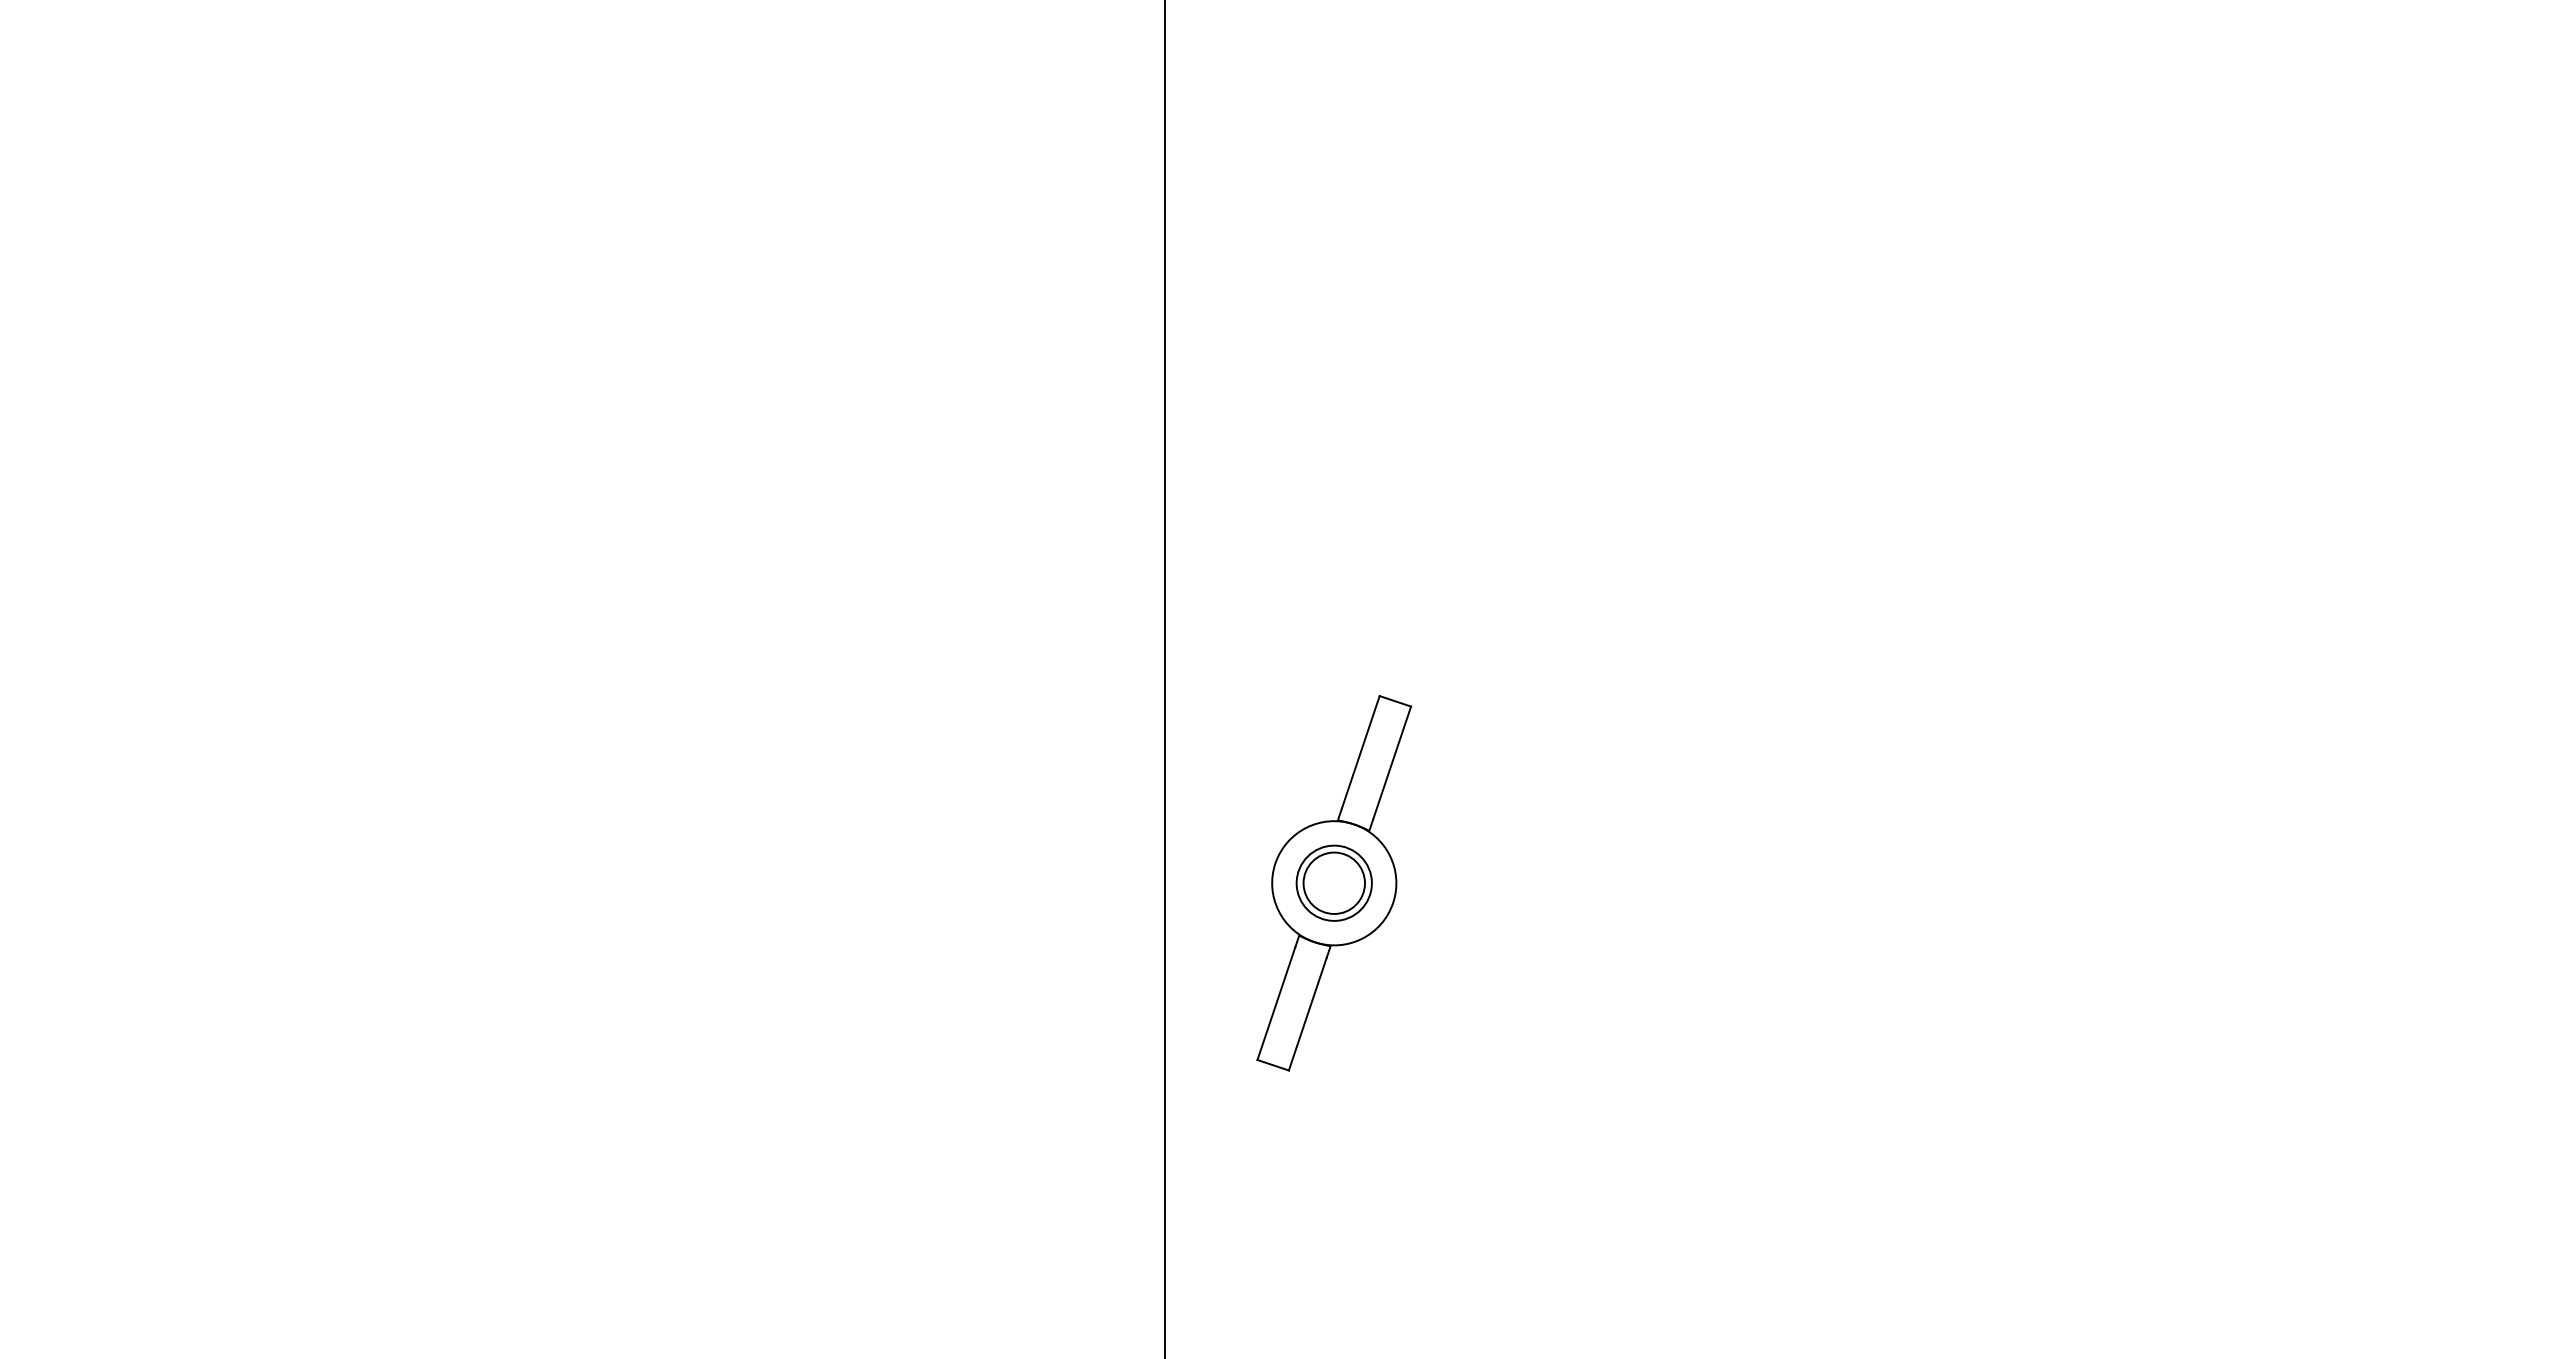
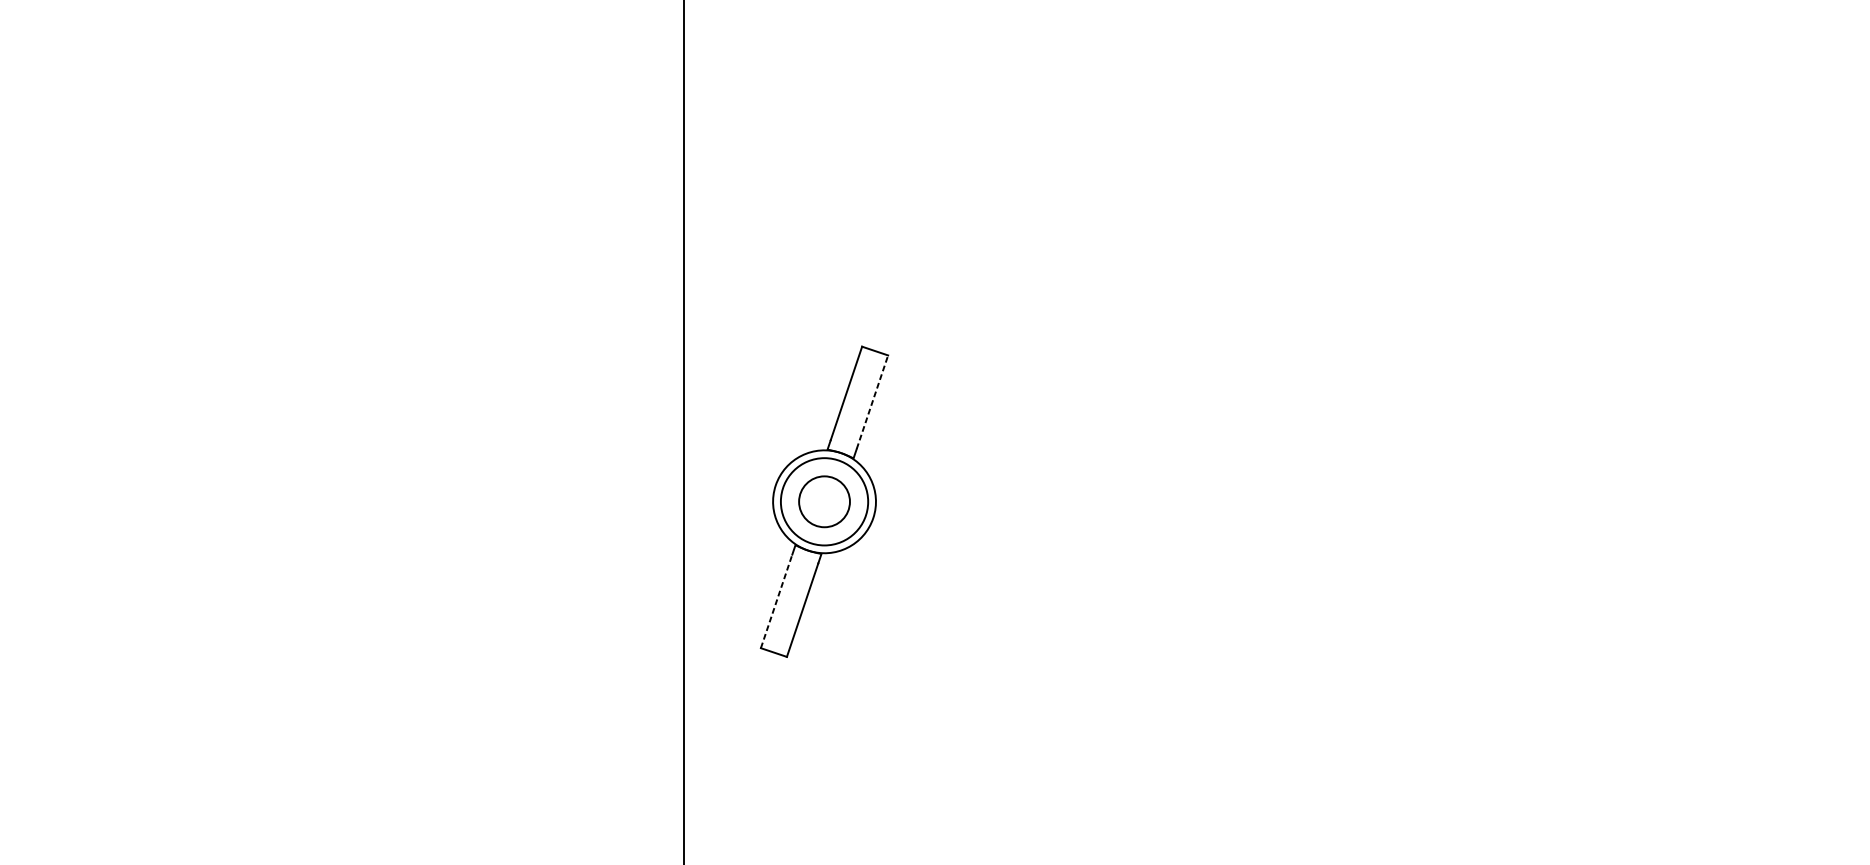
line: (1392, 763) -> (872, 402), solid -> dashed
circle: (1333, 882) -> (823, 501), size x1.4
line: (1276, 1003) -> (776, 601), solid -> dashed

